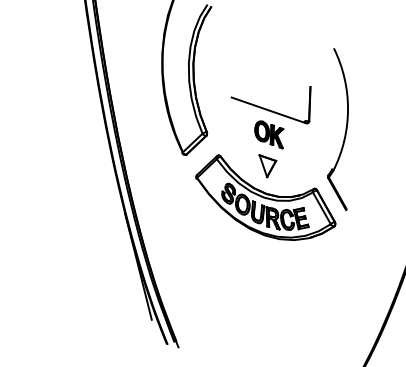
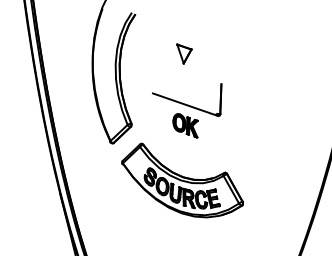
part: (345, 129) -> (251, 121), removed
part: (267, 166) -> (184, 54), moved

